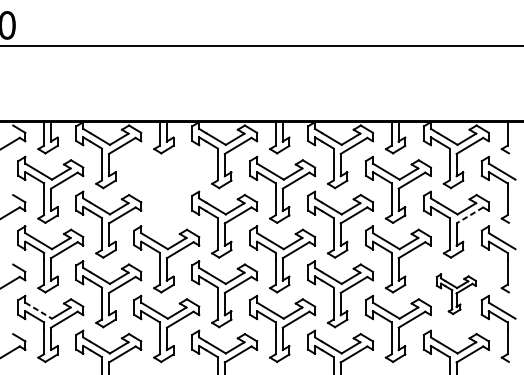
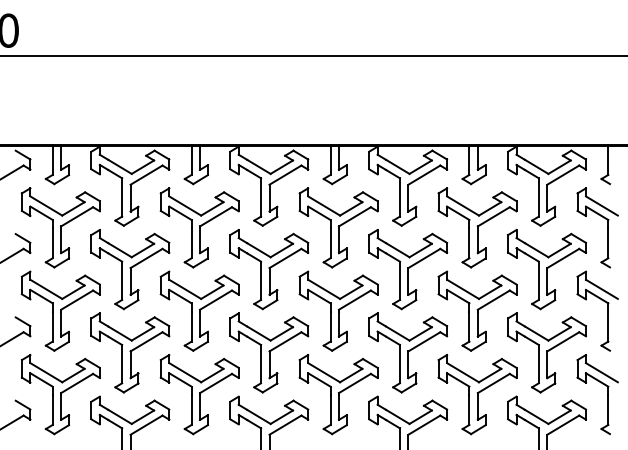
part: (166, 189) -> (199, 227), added
line: (470, 215) -> (563, 258), dashed -> solid
part: (455, 293) -> (546, 352), size x1.67
line: (38, 310) -> (46, 372), dashed -> solid

